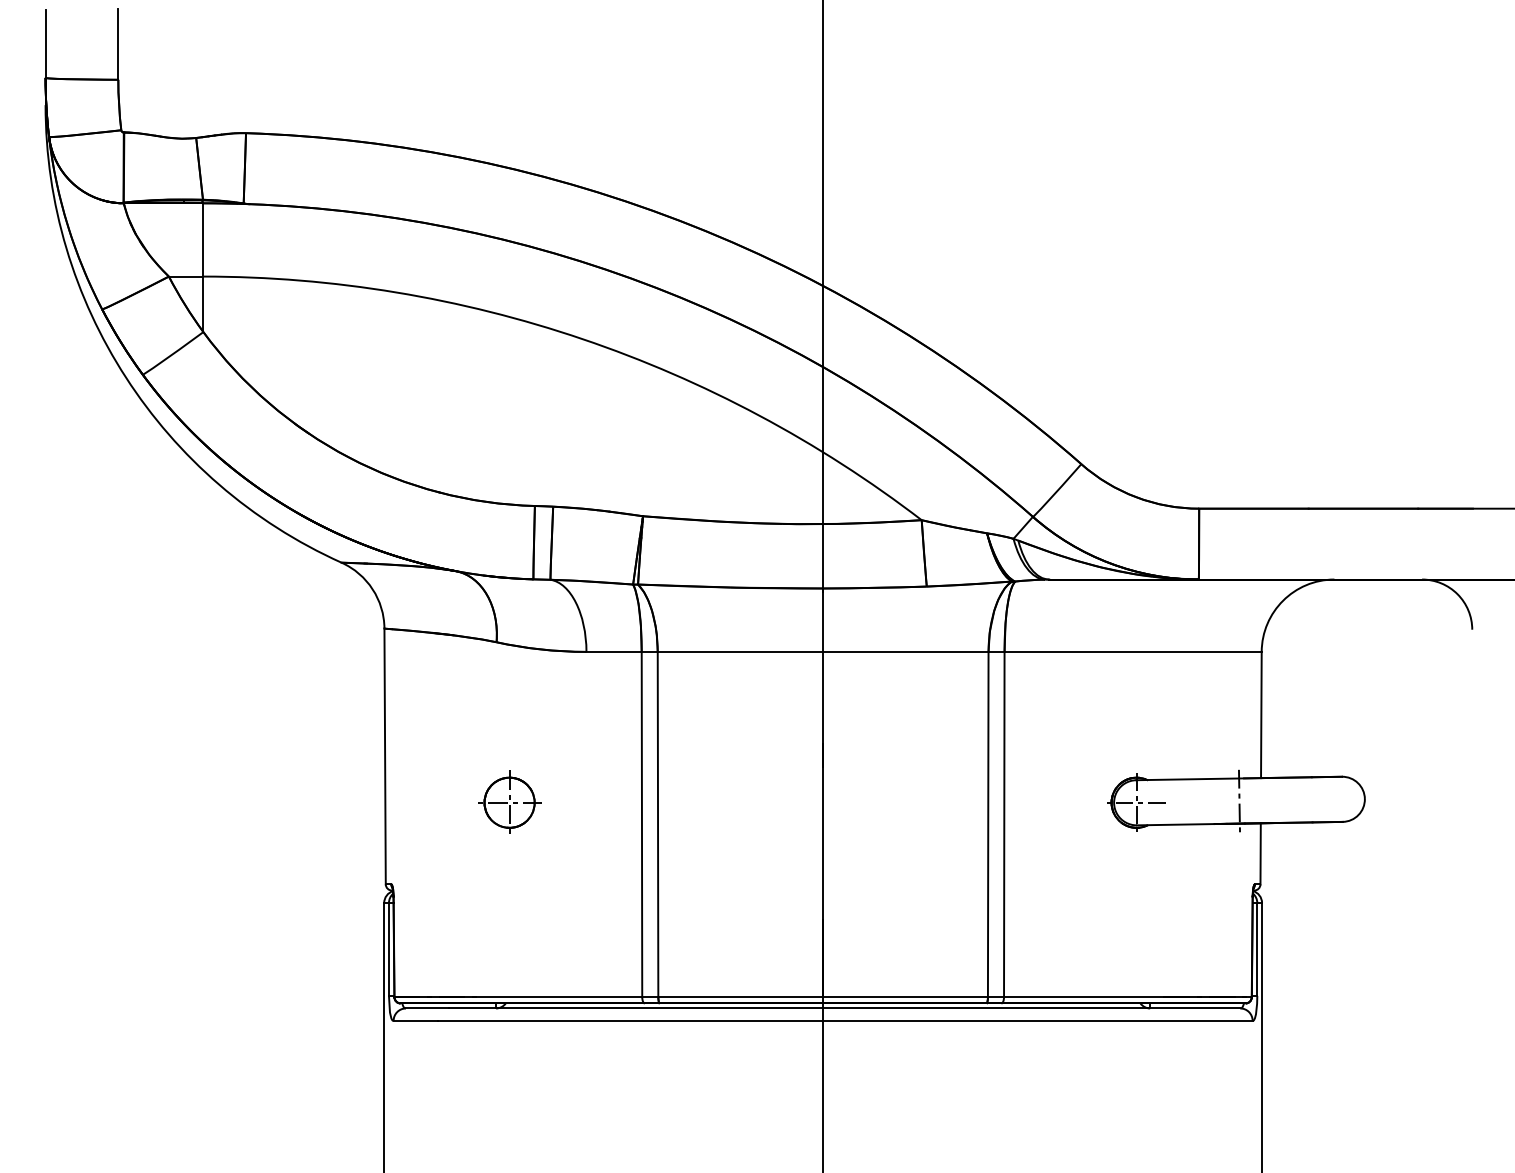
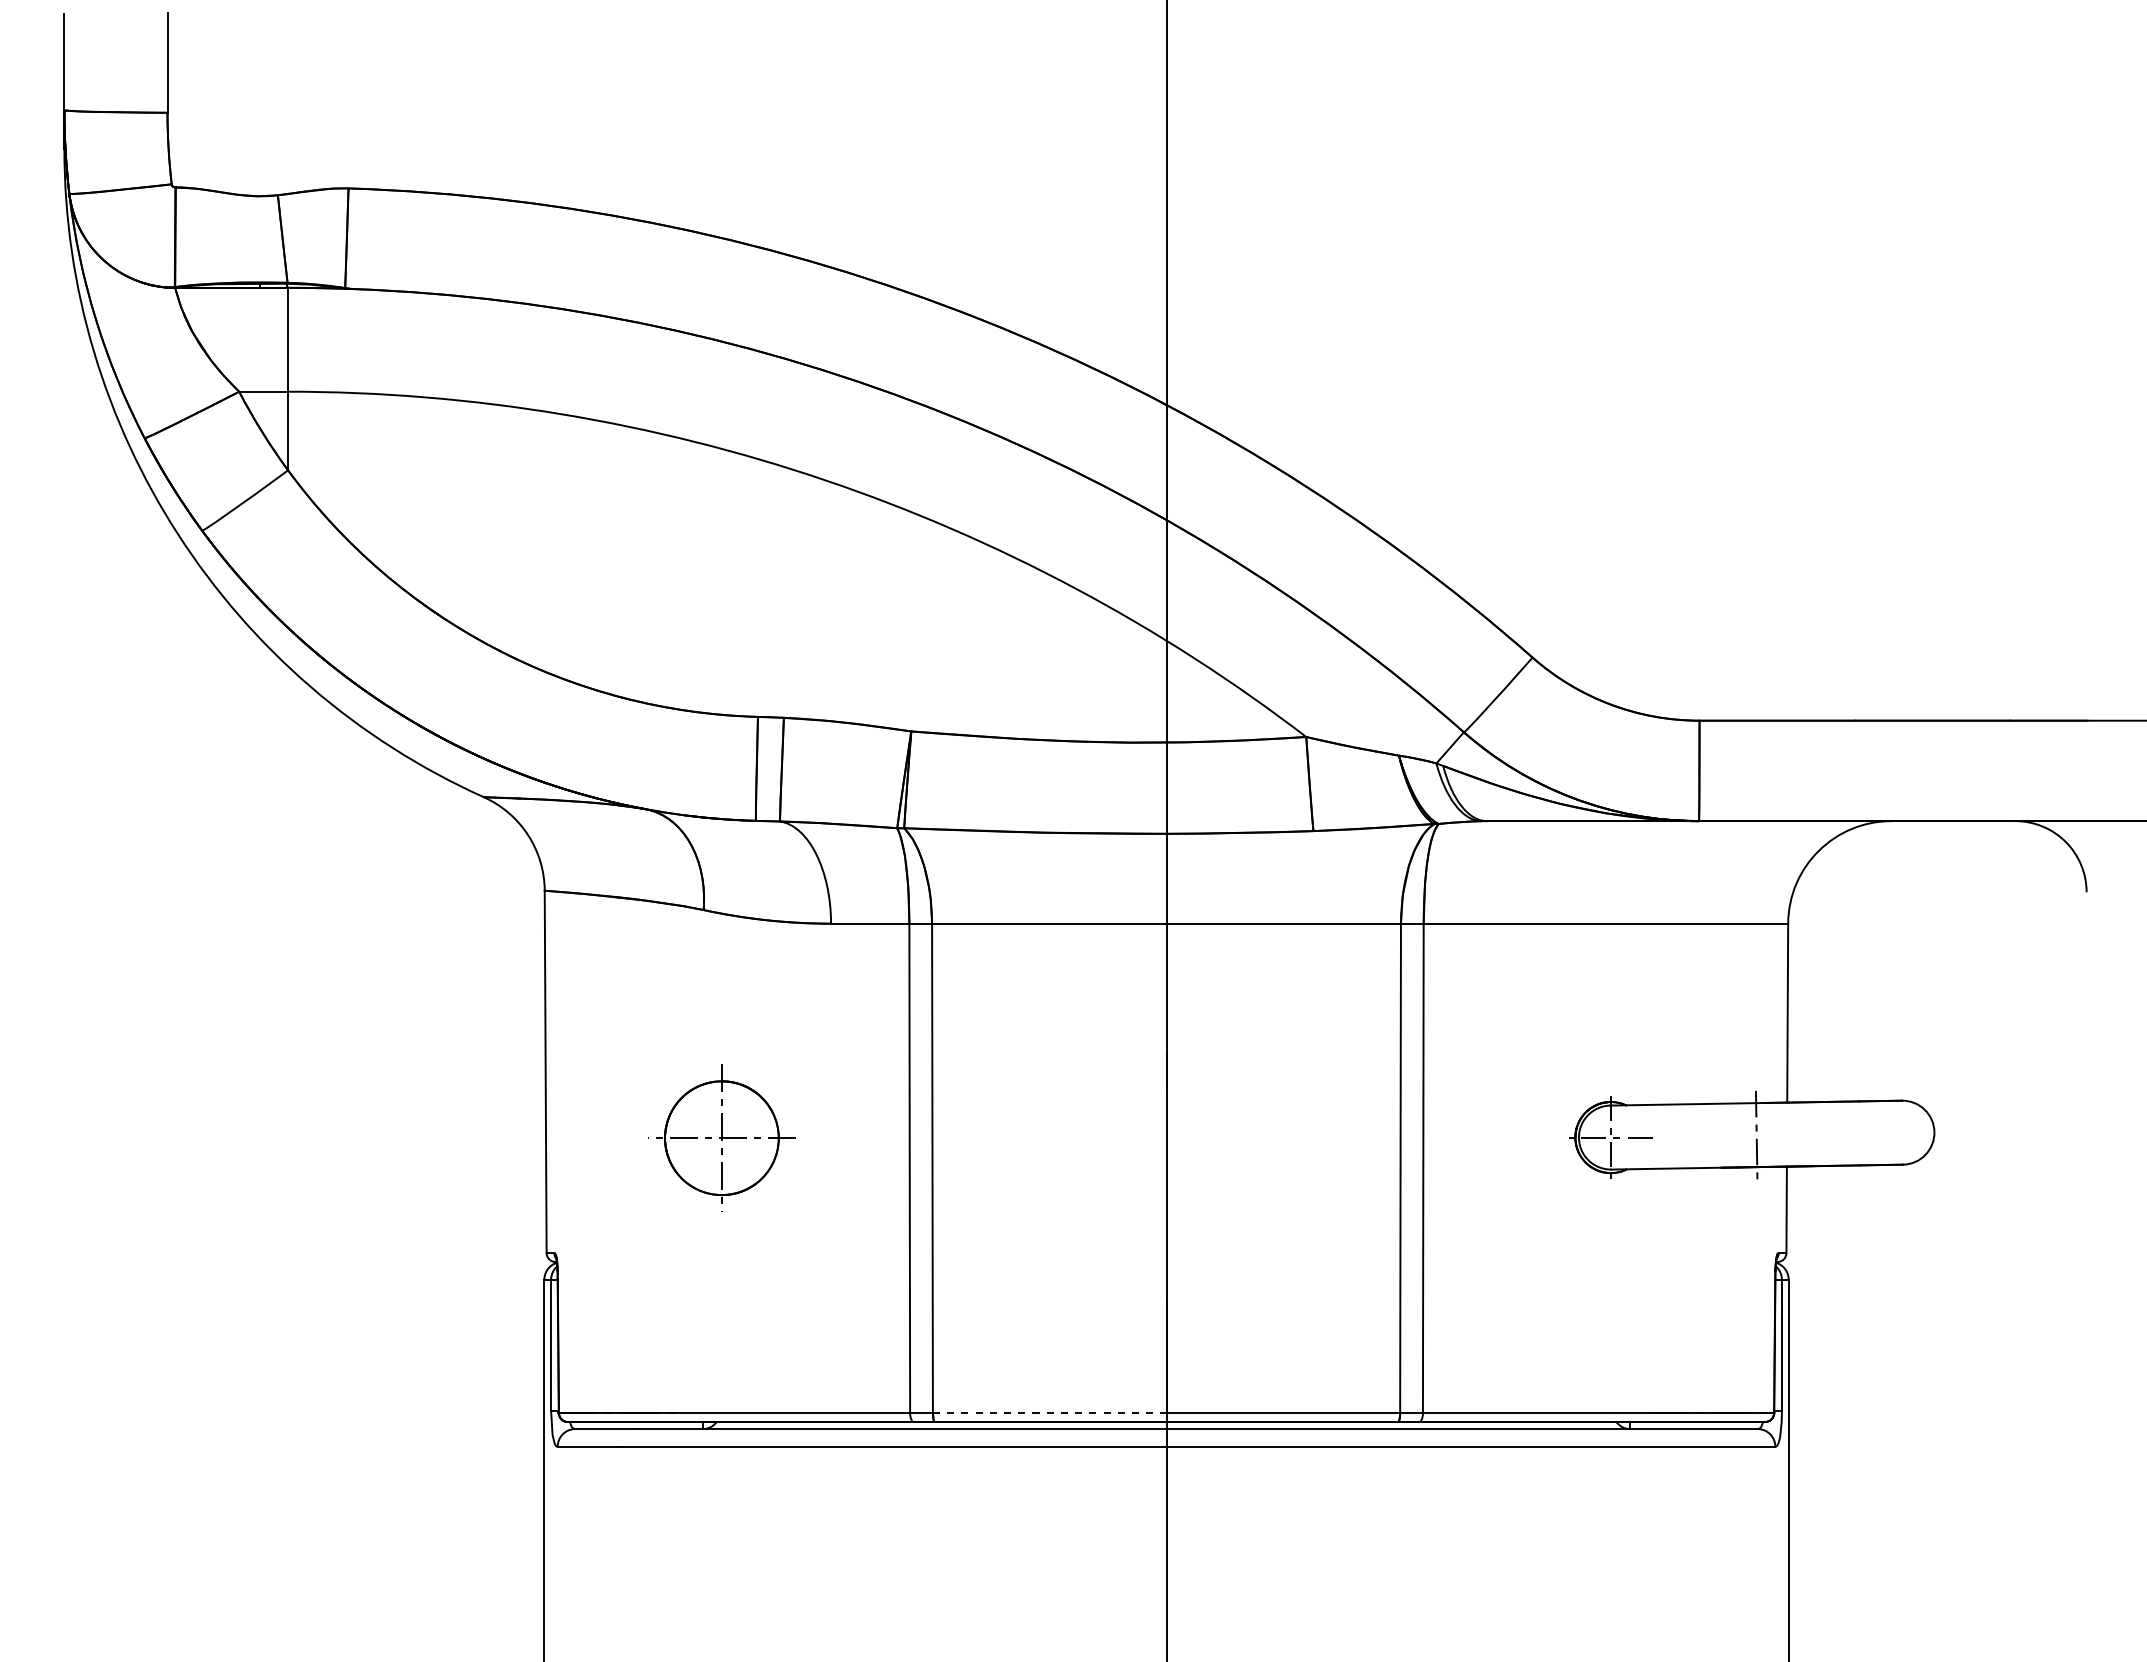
part: (509, 802) -> (722, 1136), size x1.6
line: (740, 997) -> (1049, 1413), solid -> dashed

